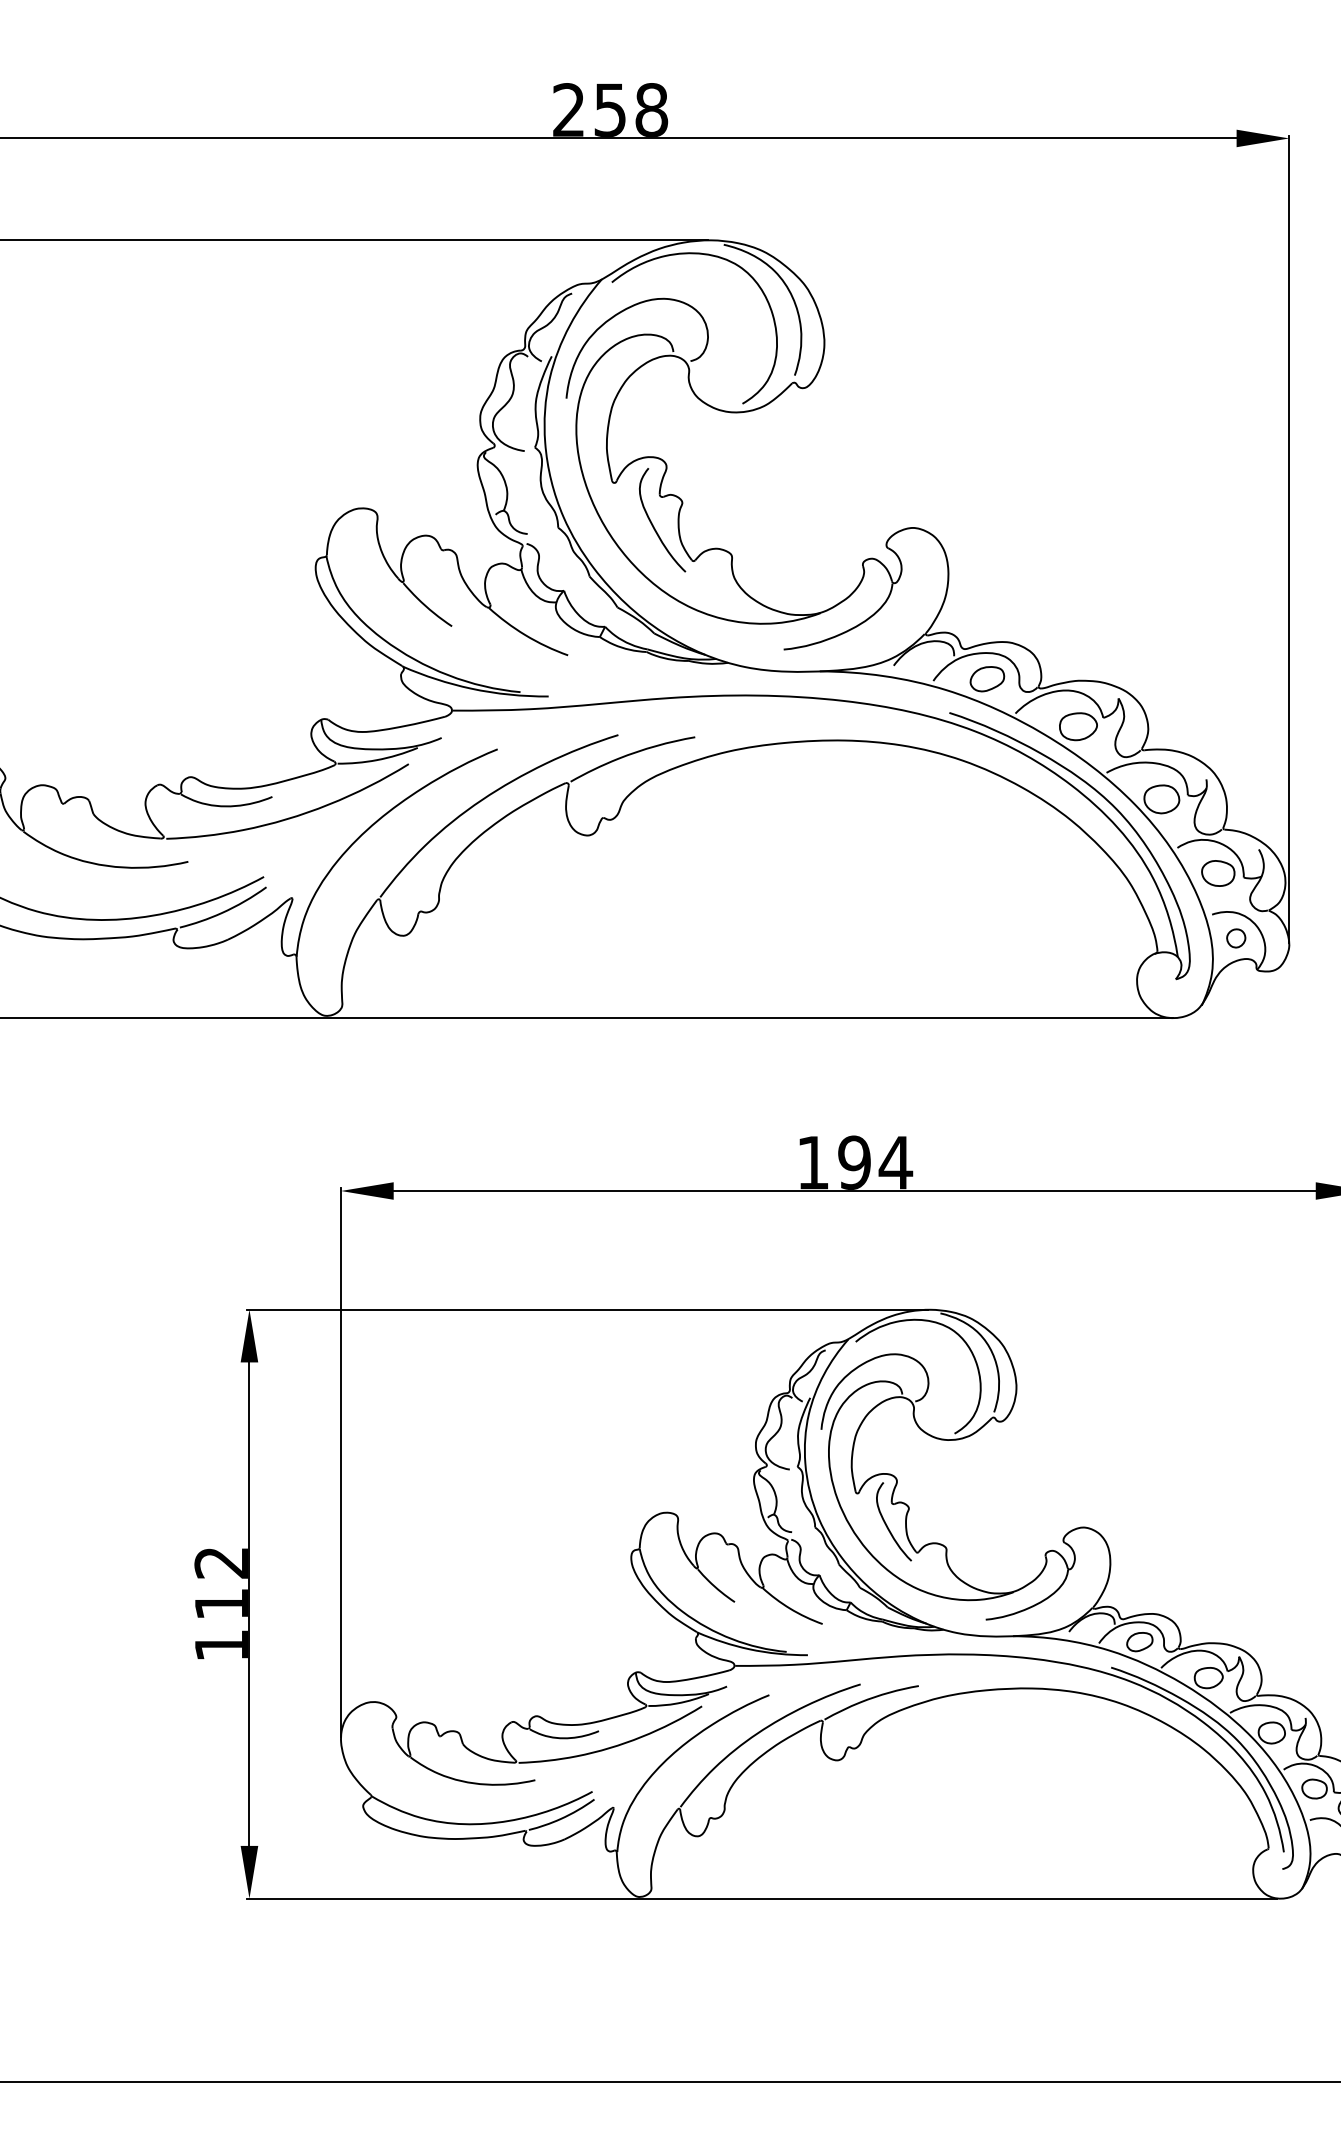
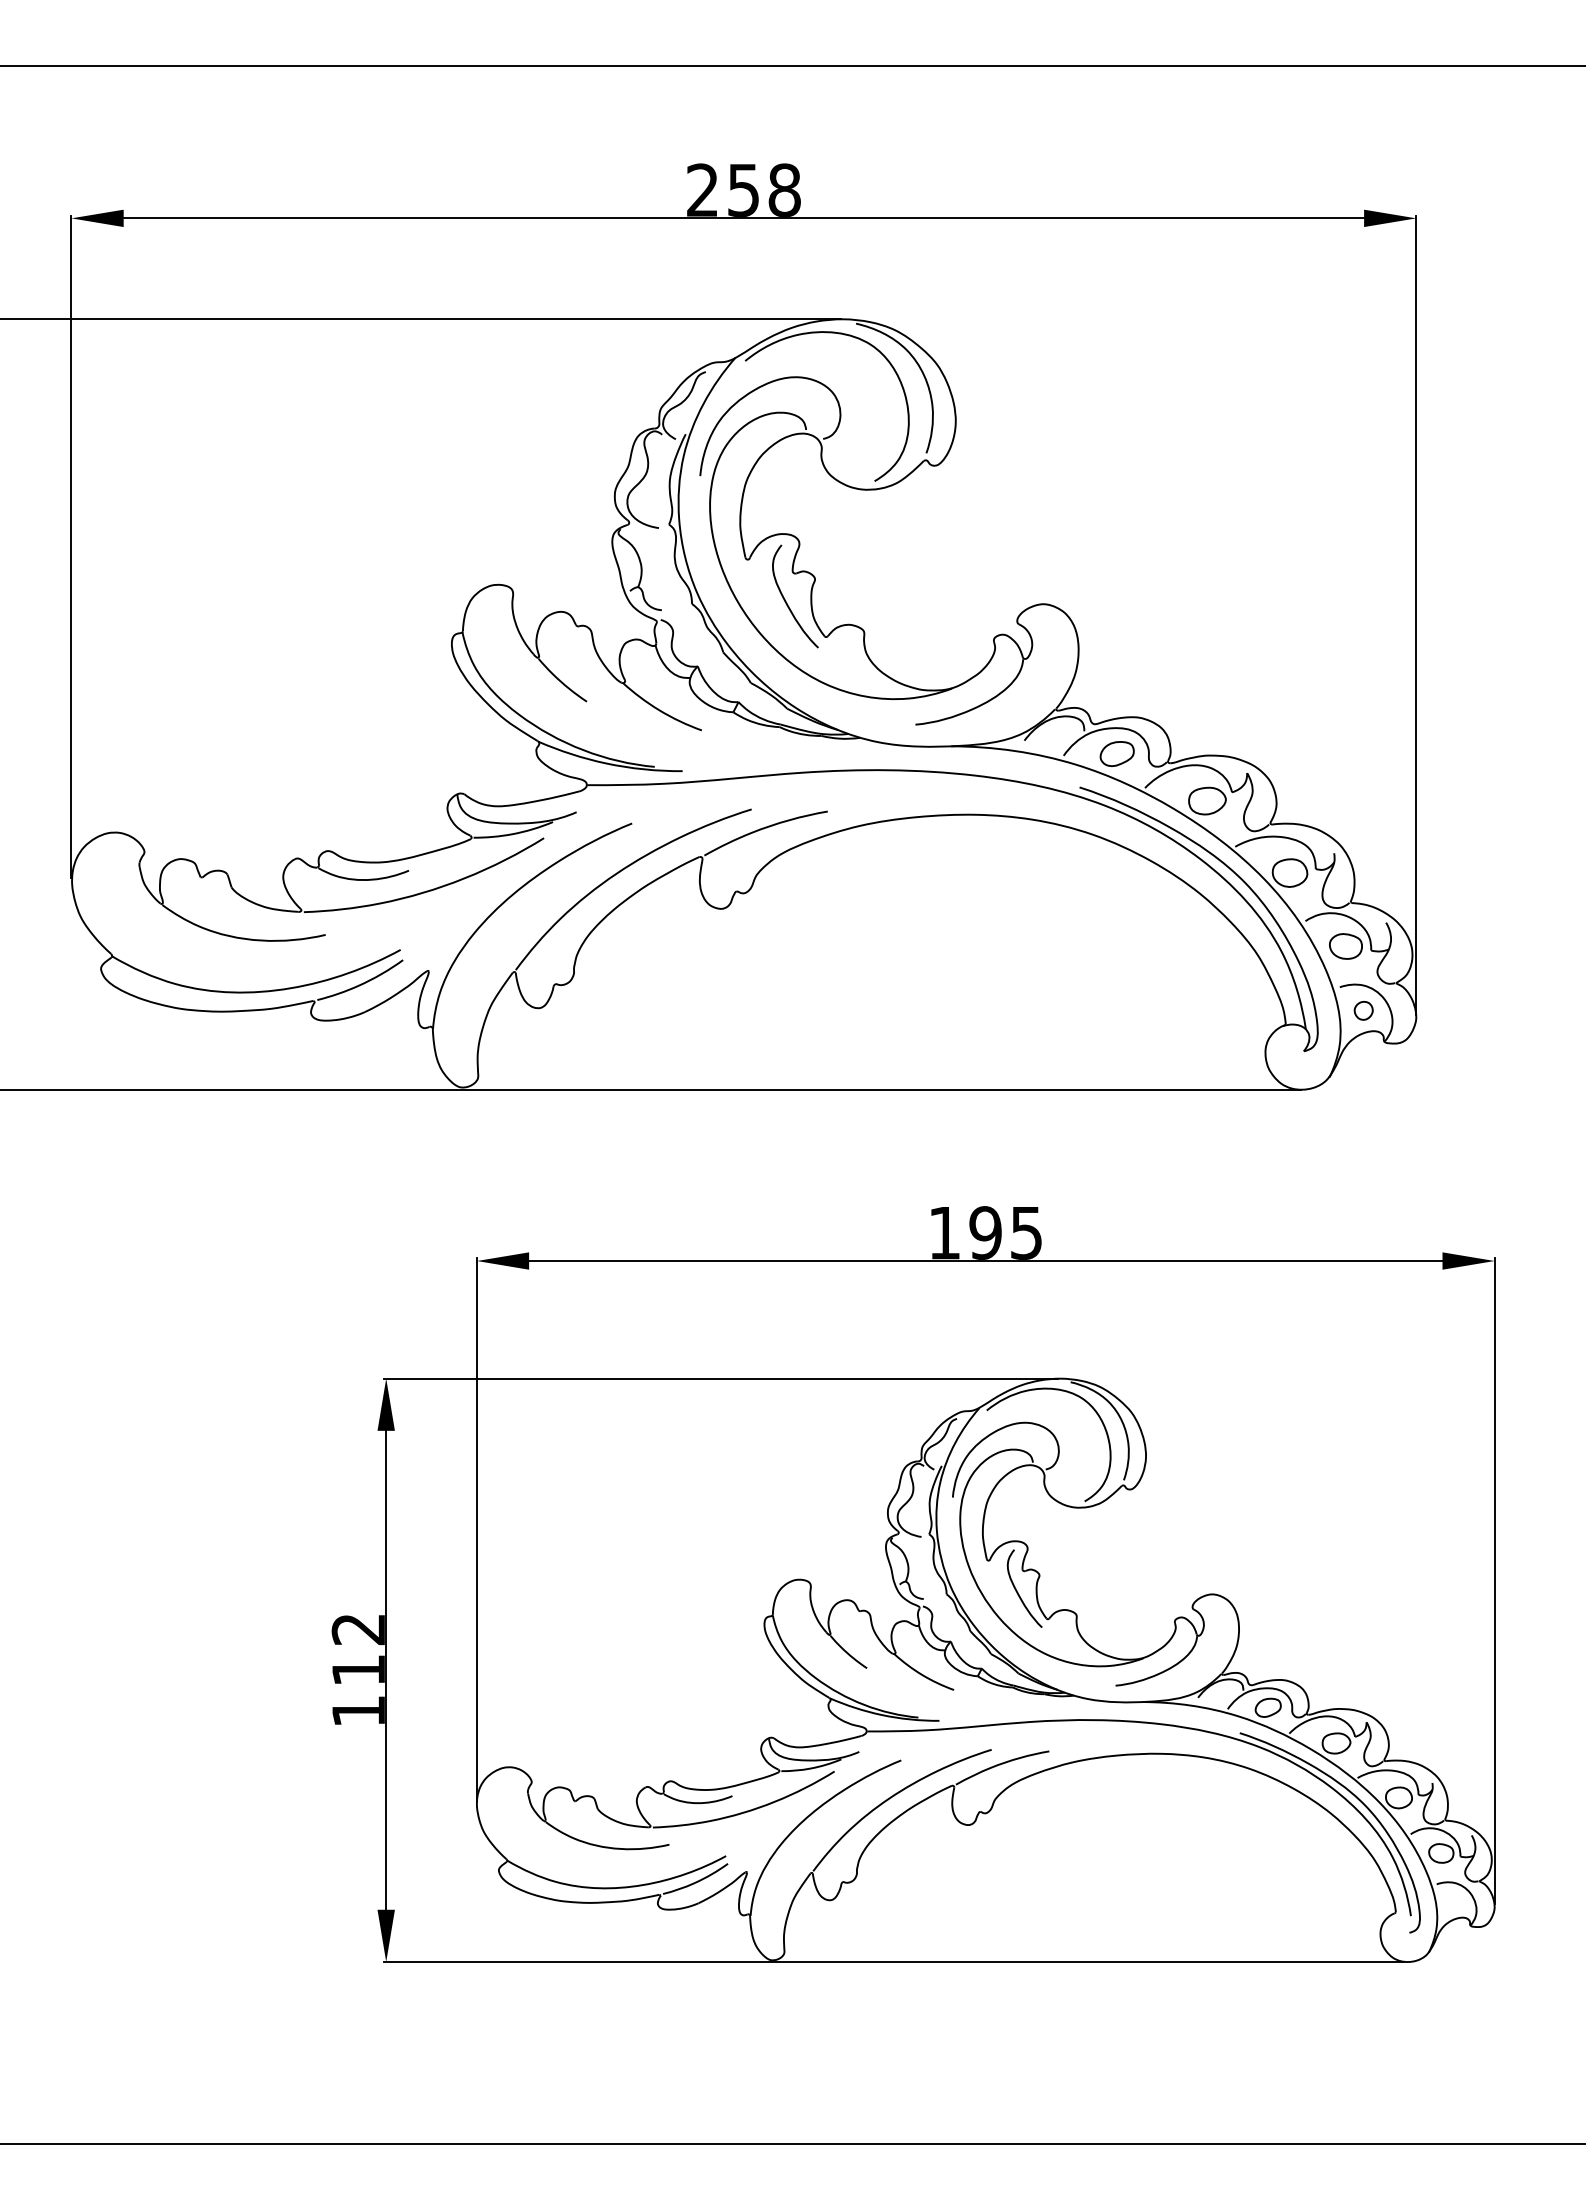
text: (895, 1163) -> (1026, 1233), 194 -> 195

